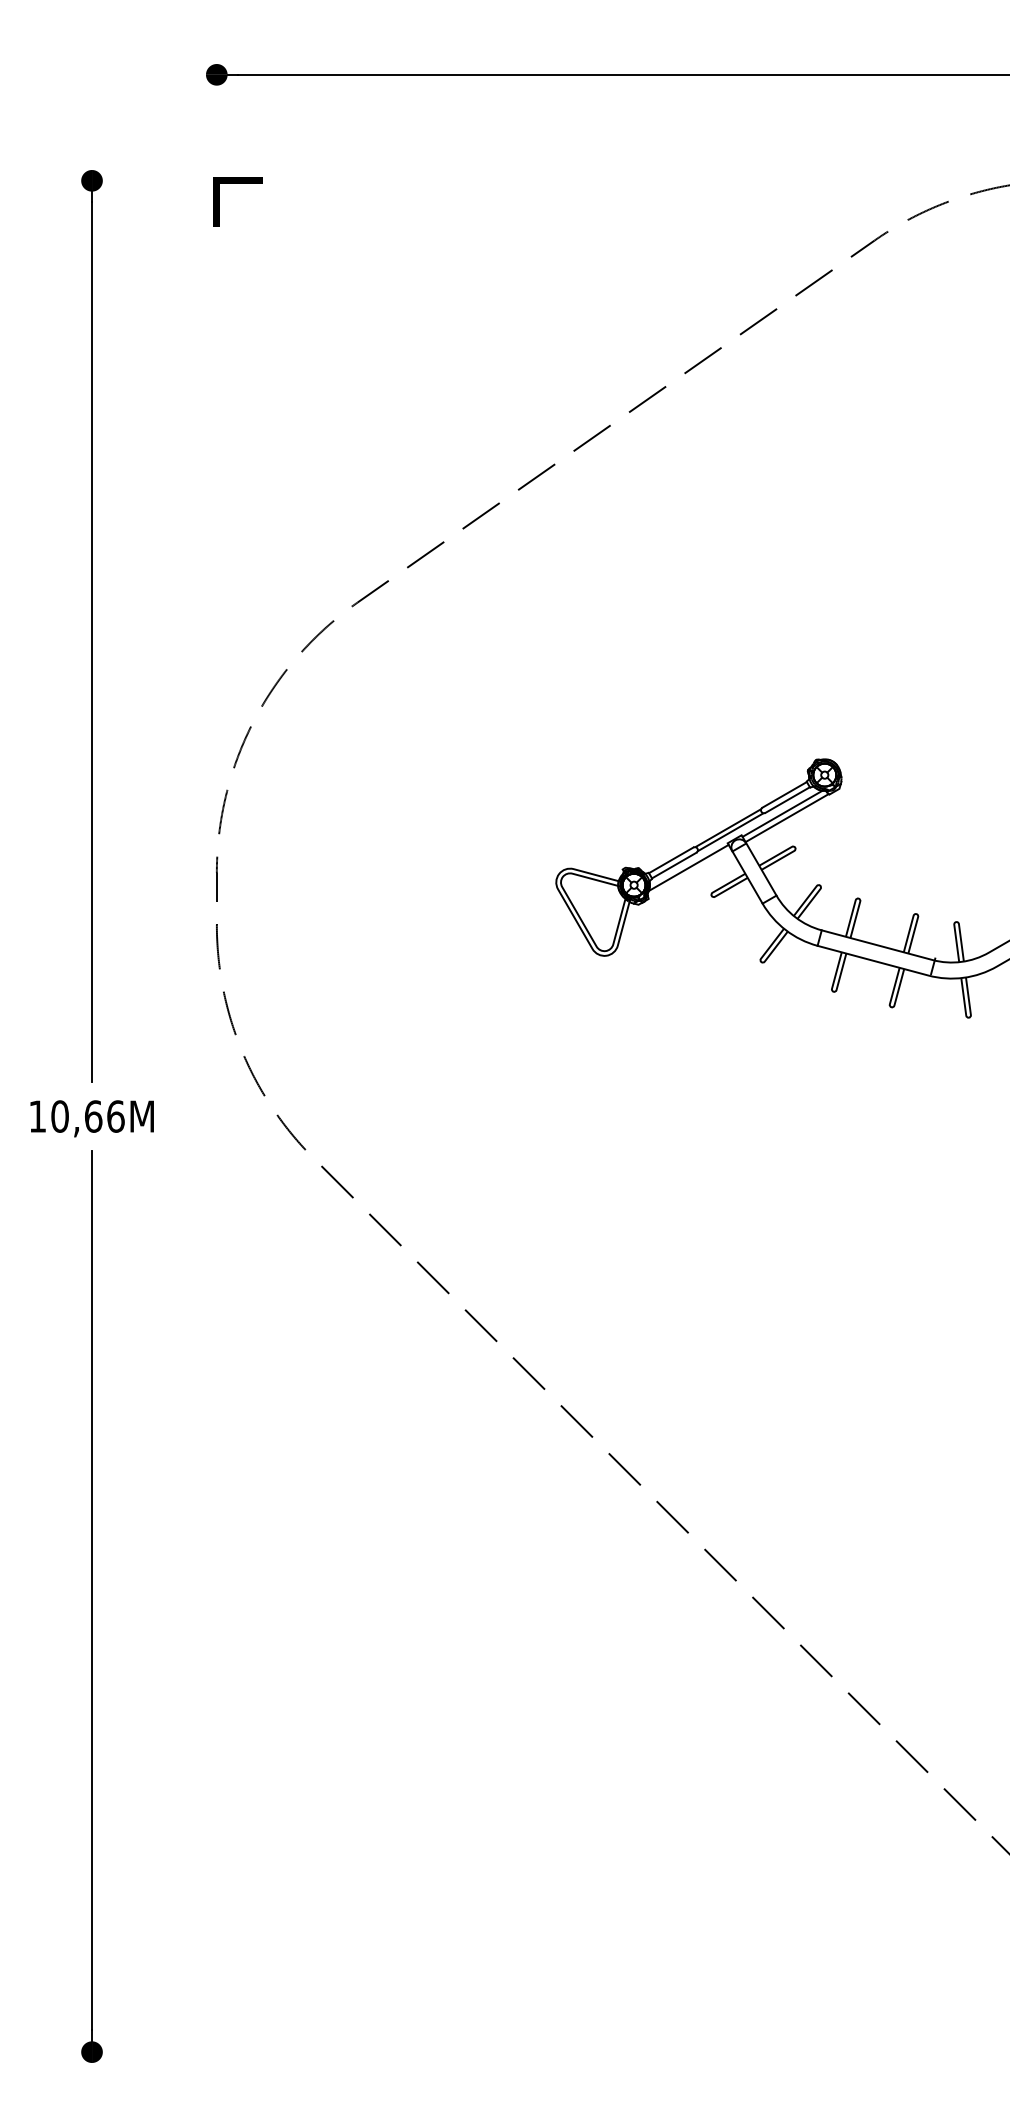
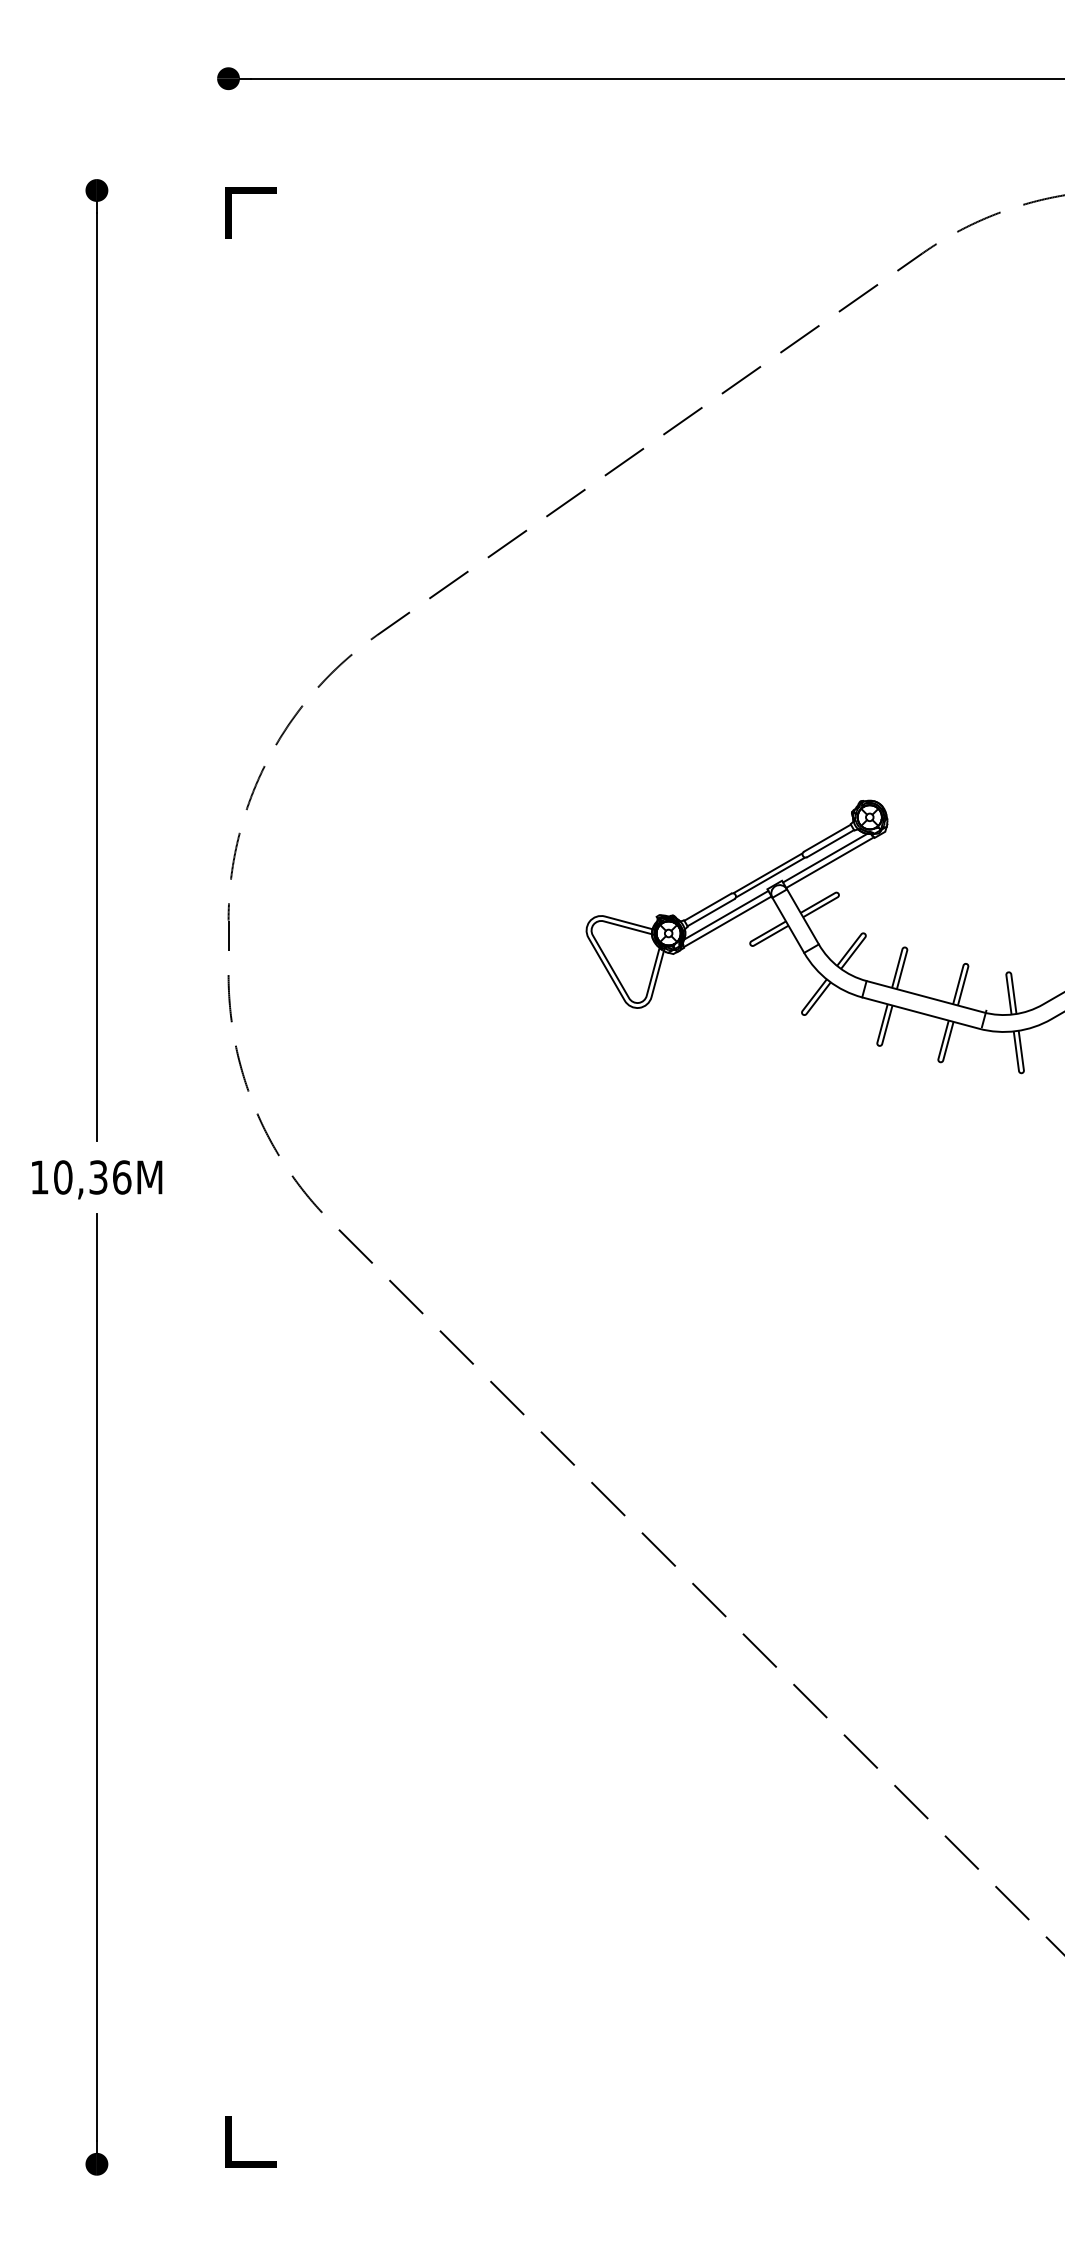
line: (689, 873) -> (727, 921), added
text: (93, 1116) -> (98, 1177), 10,66M -> 10,36M
line: (219, 2030) -> (231, 2141), added

